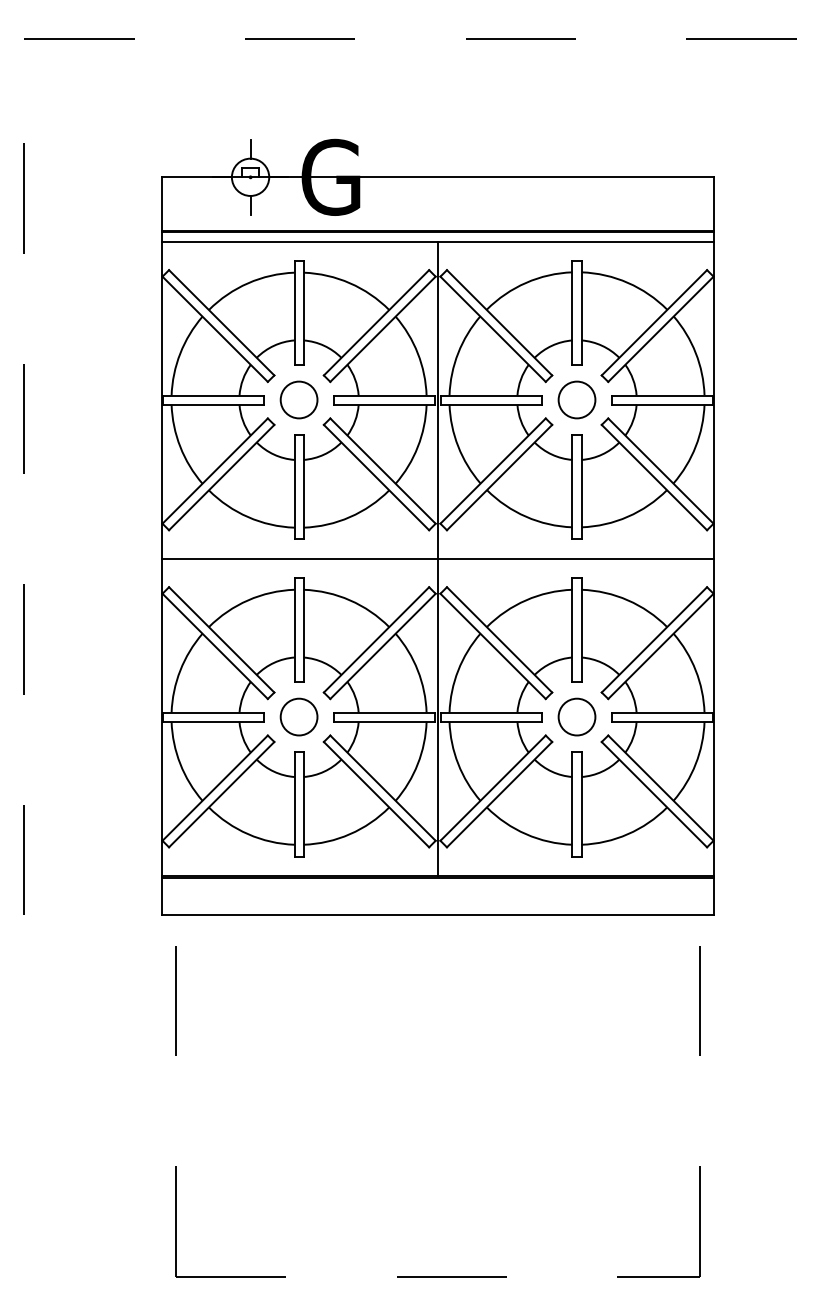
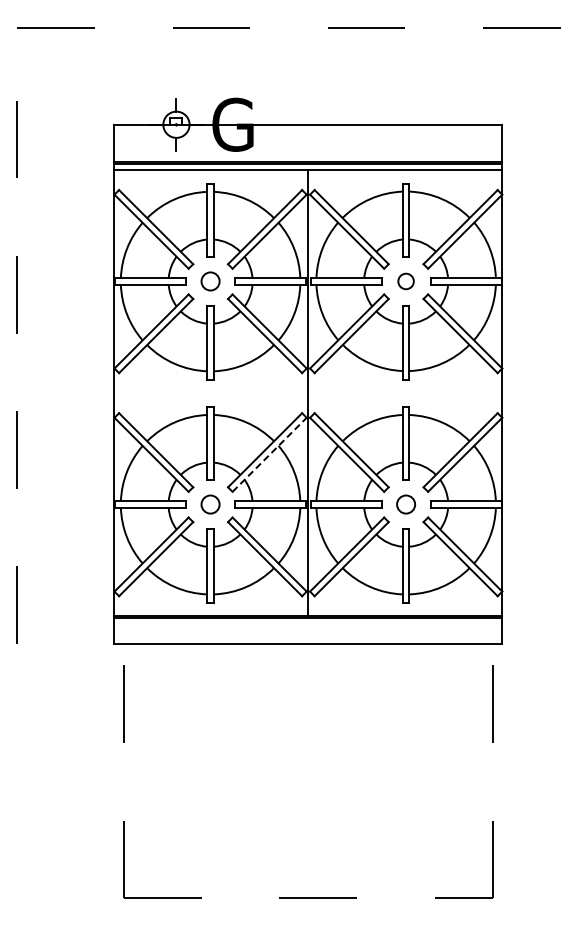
circle: (298, 400) -> (210, 281), size x0.7
circle: (576, 400) -> (405, 281), size x0.6
line: (438, 559) -> (308, 393), removed
line: (384, 645) -> (270, 454), solid -> dashed
circle: (298, 716) -> (210, 504), size x0.7
circle: (576, 716) -> (405, 504), size x0.7

